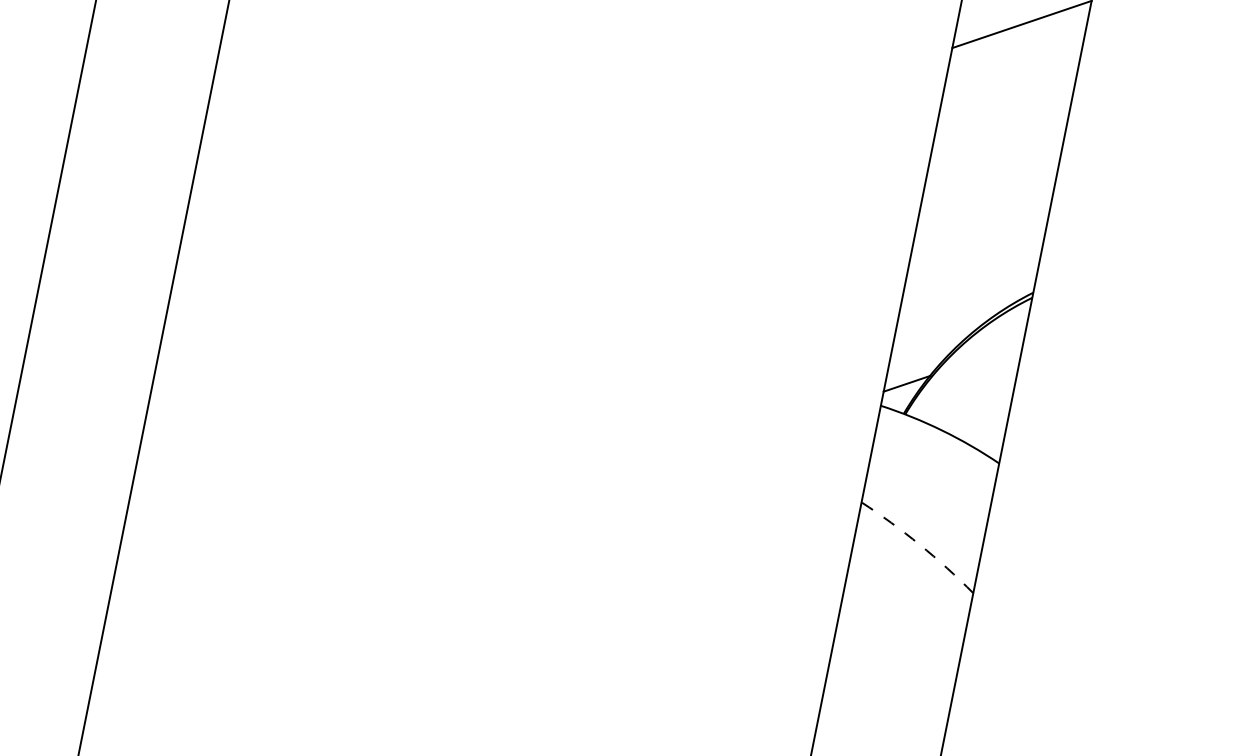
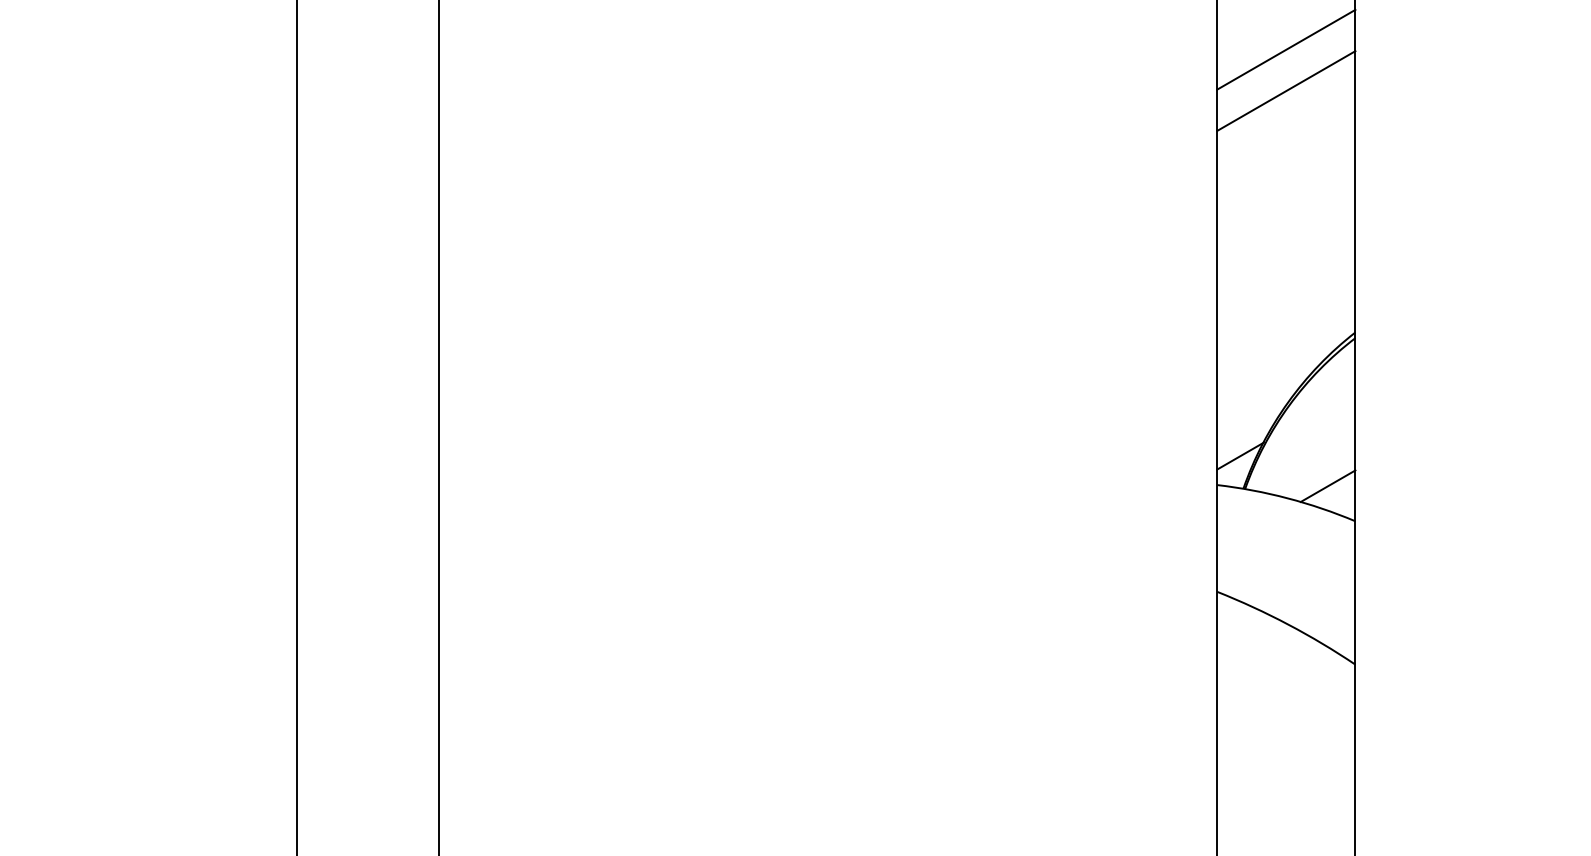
line: (1014, 61) -> (1286, 90), added
line: (980, 426) -> (1327, 486), added
arc: (920, 544) -> (1288, 624), dashed -> solid

